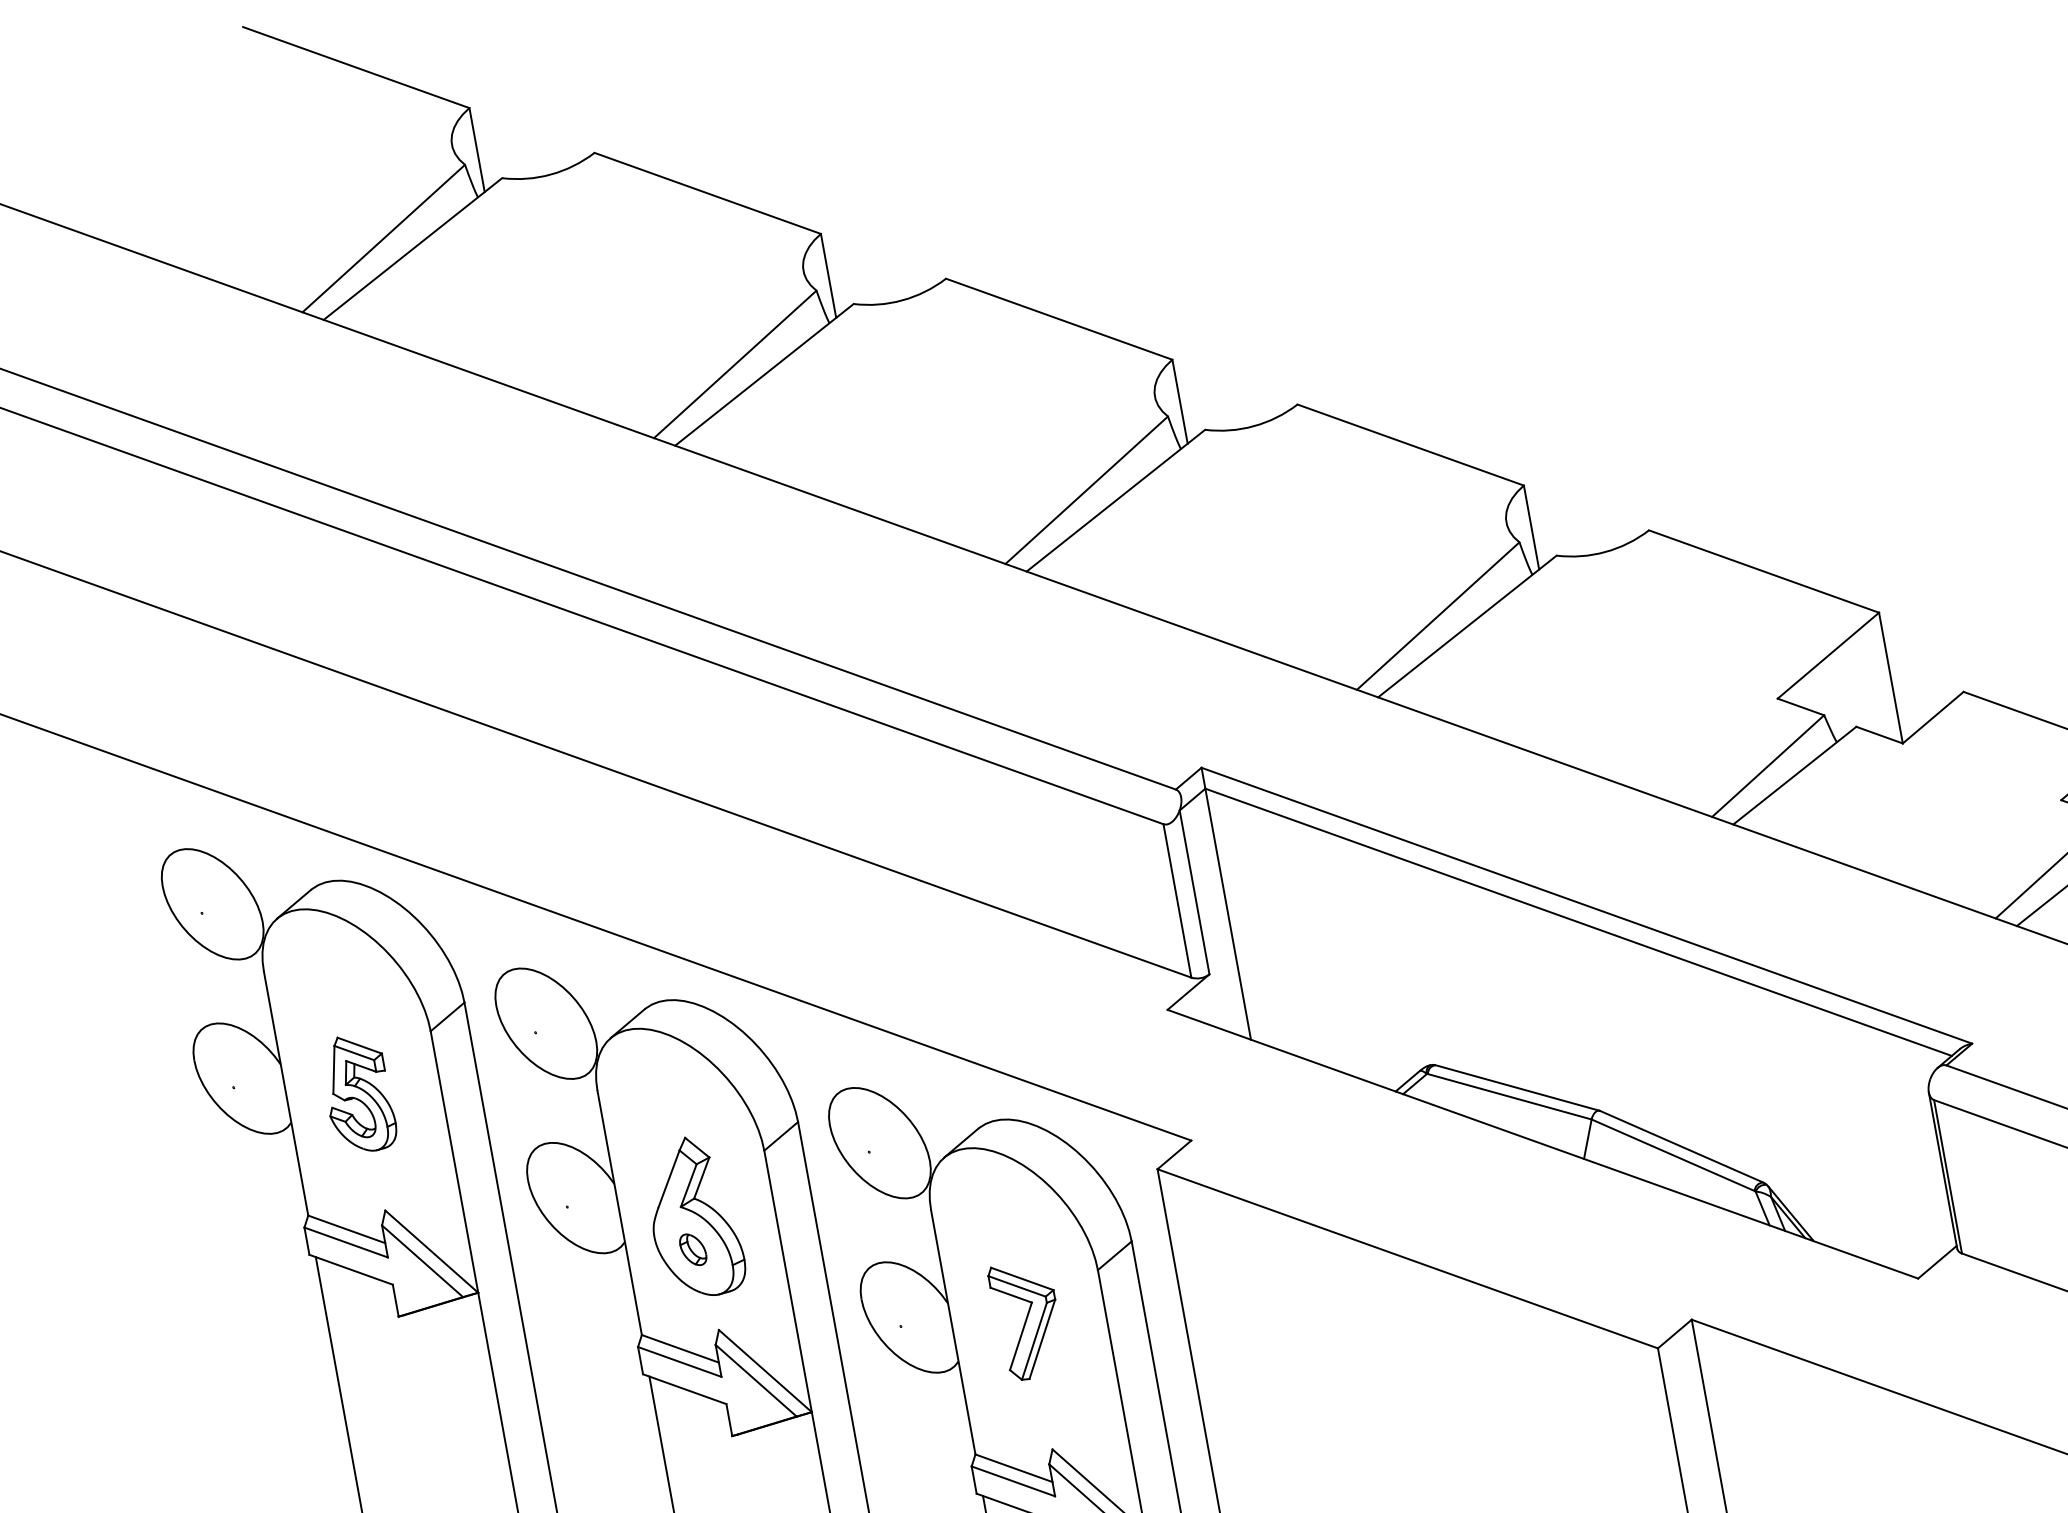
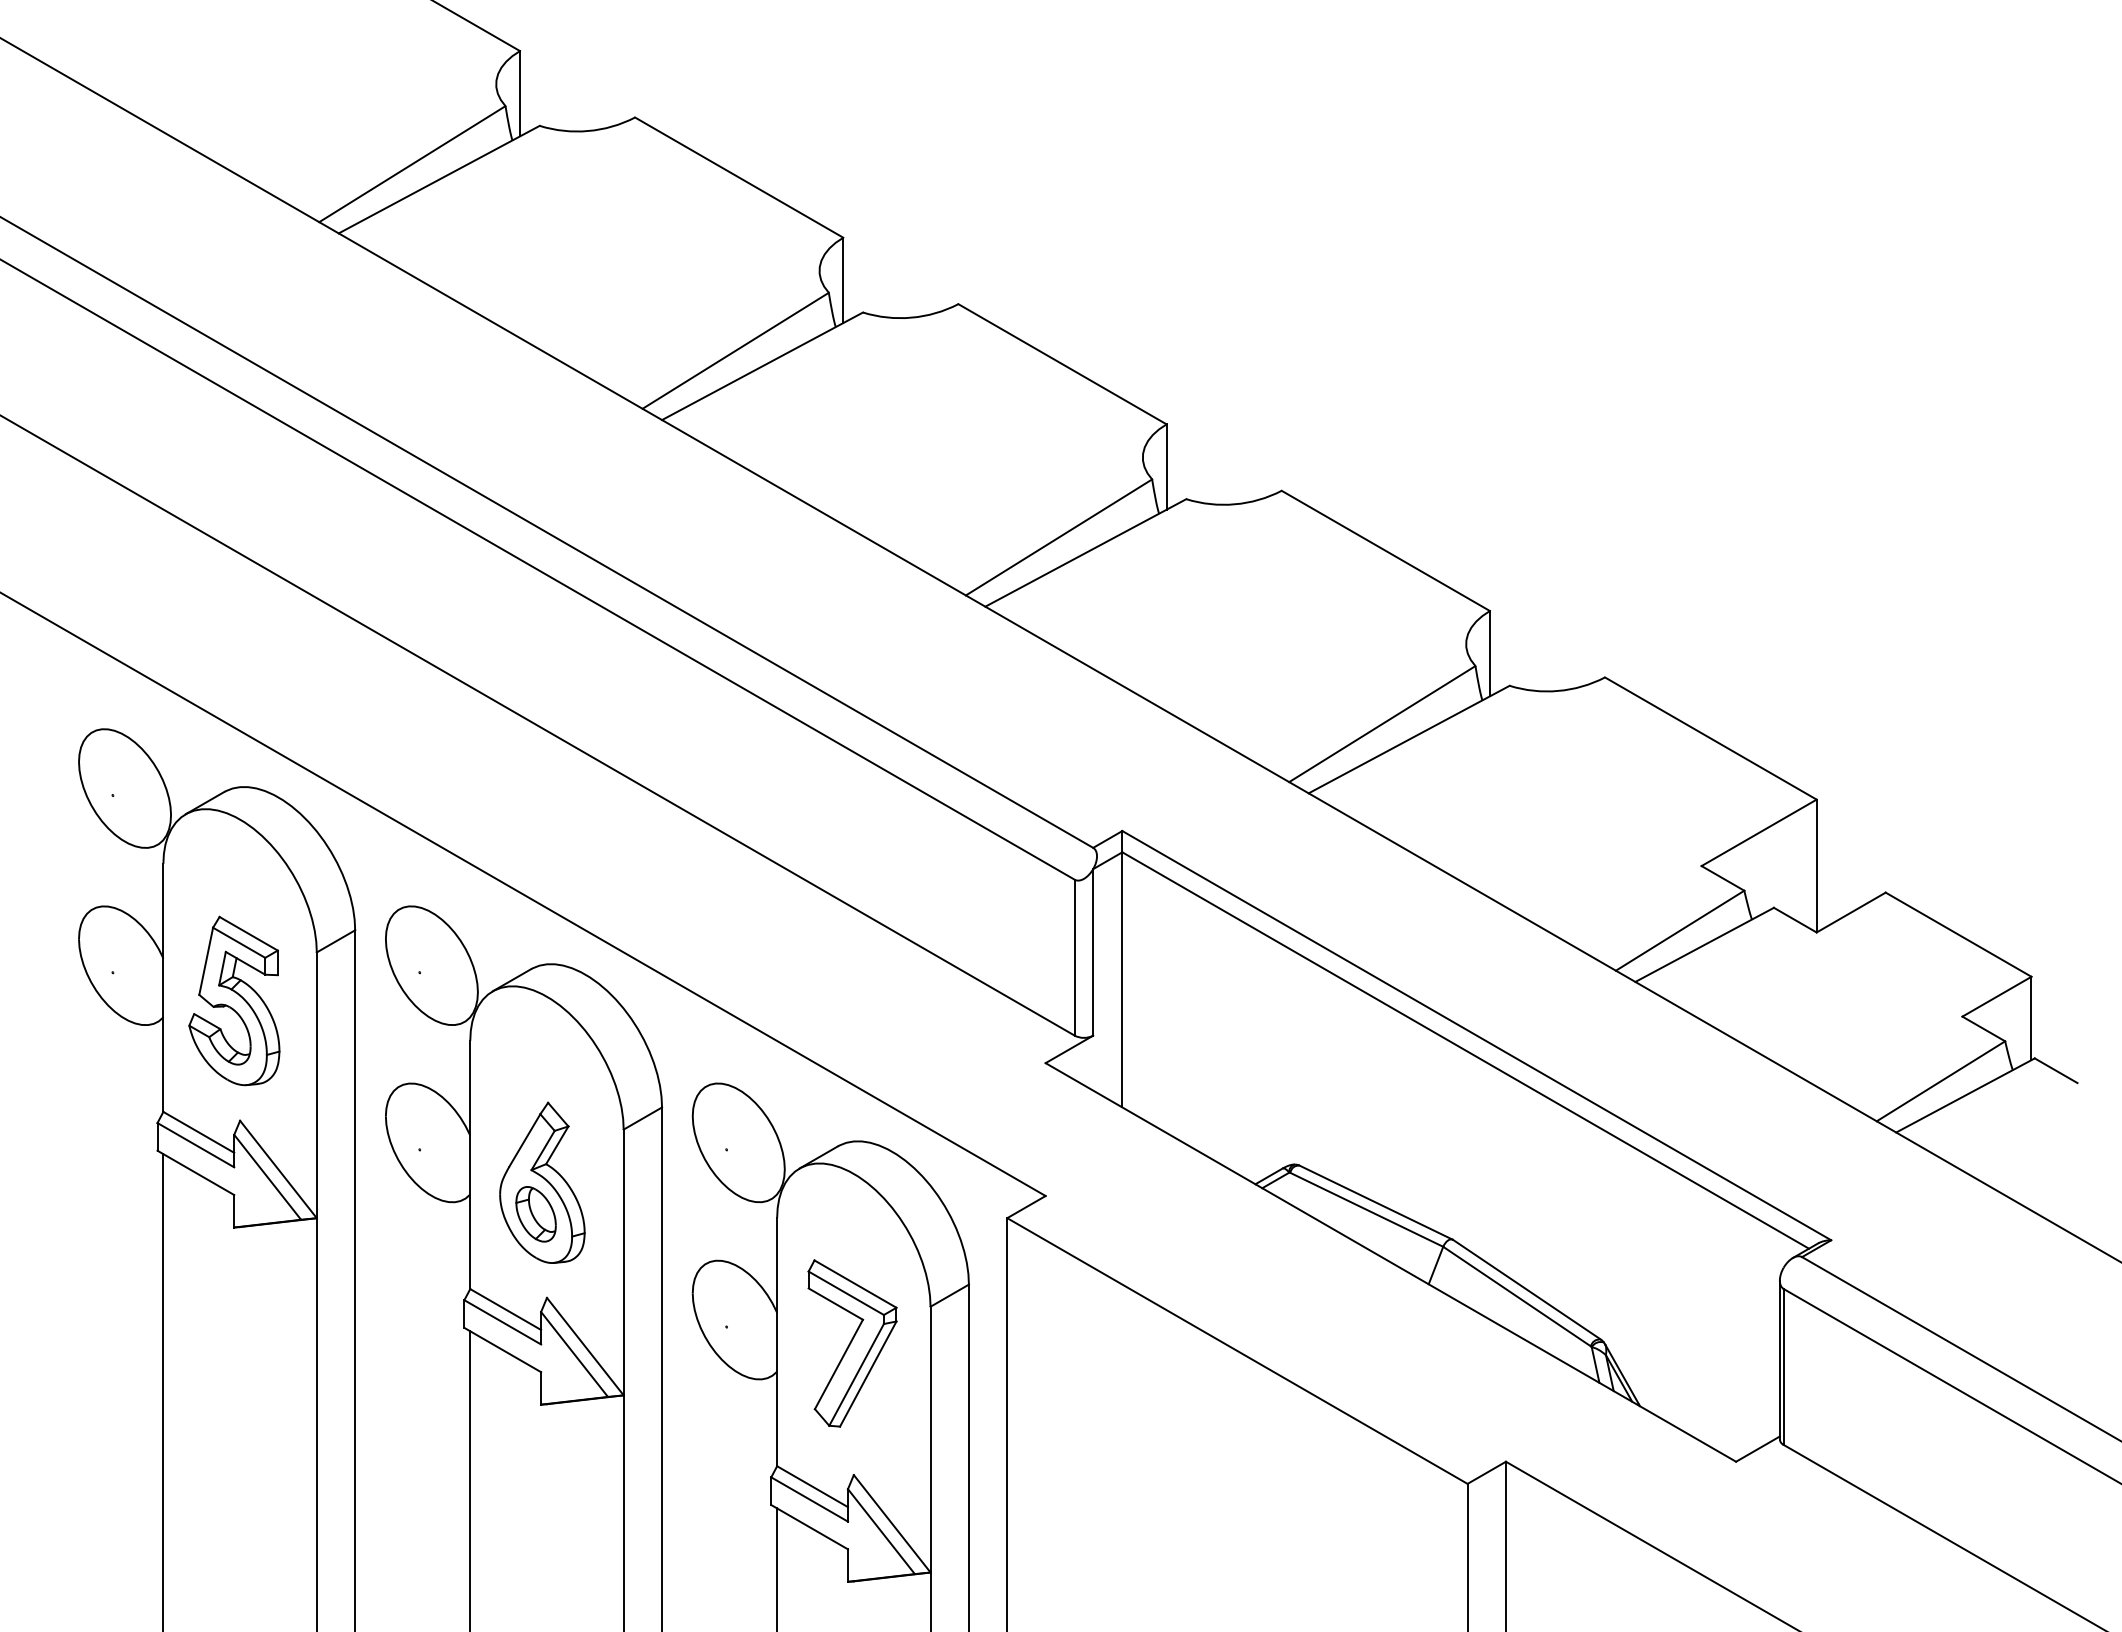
part: (358, 1093) -> (234, 1000), size x1.43
part: (692, 1249) -> (535, 1214), size x1.67
part: (1027, 1320) -> (852, 1343), size x1.43

